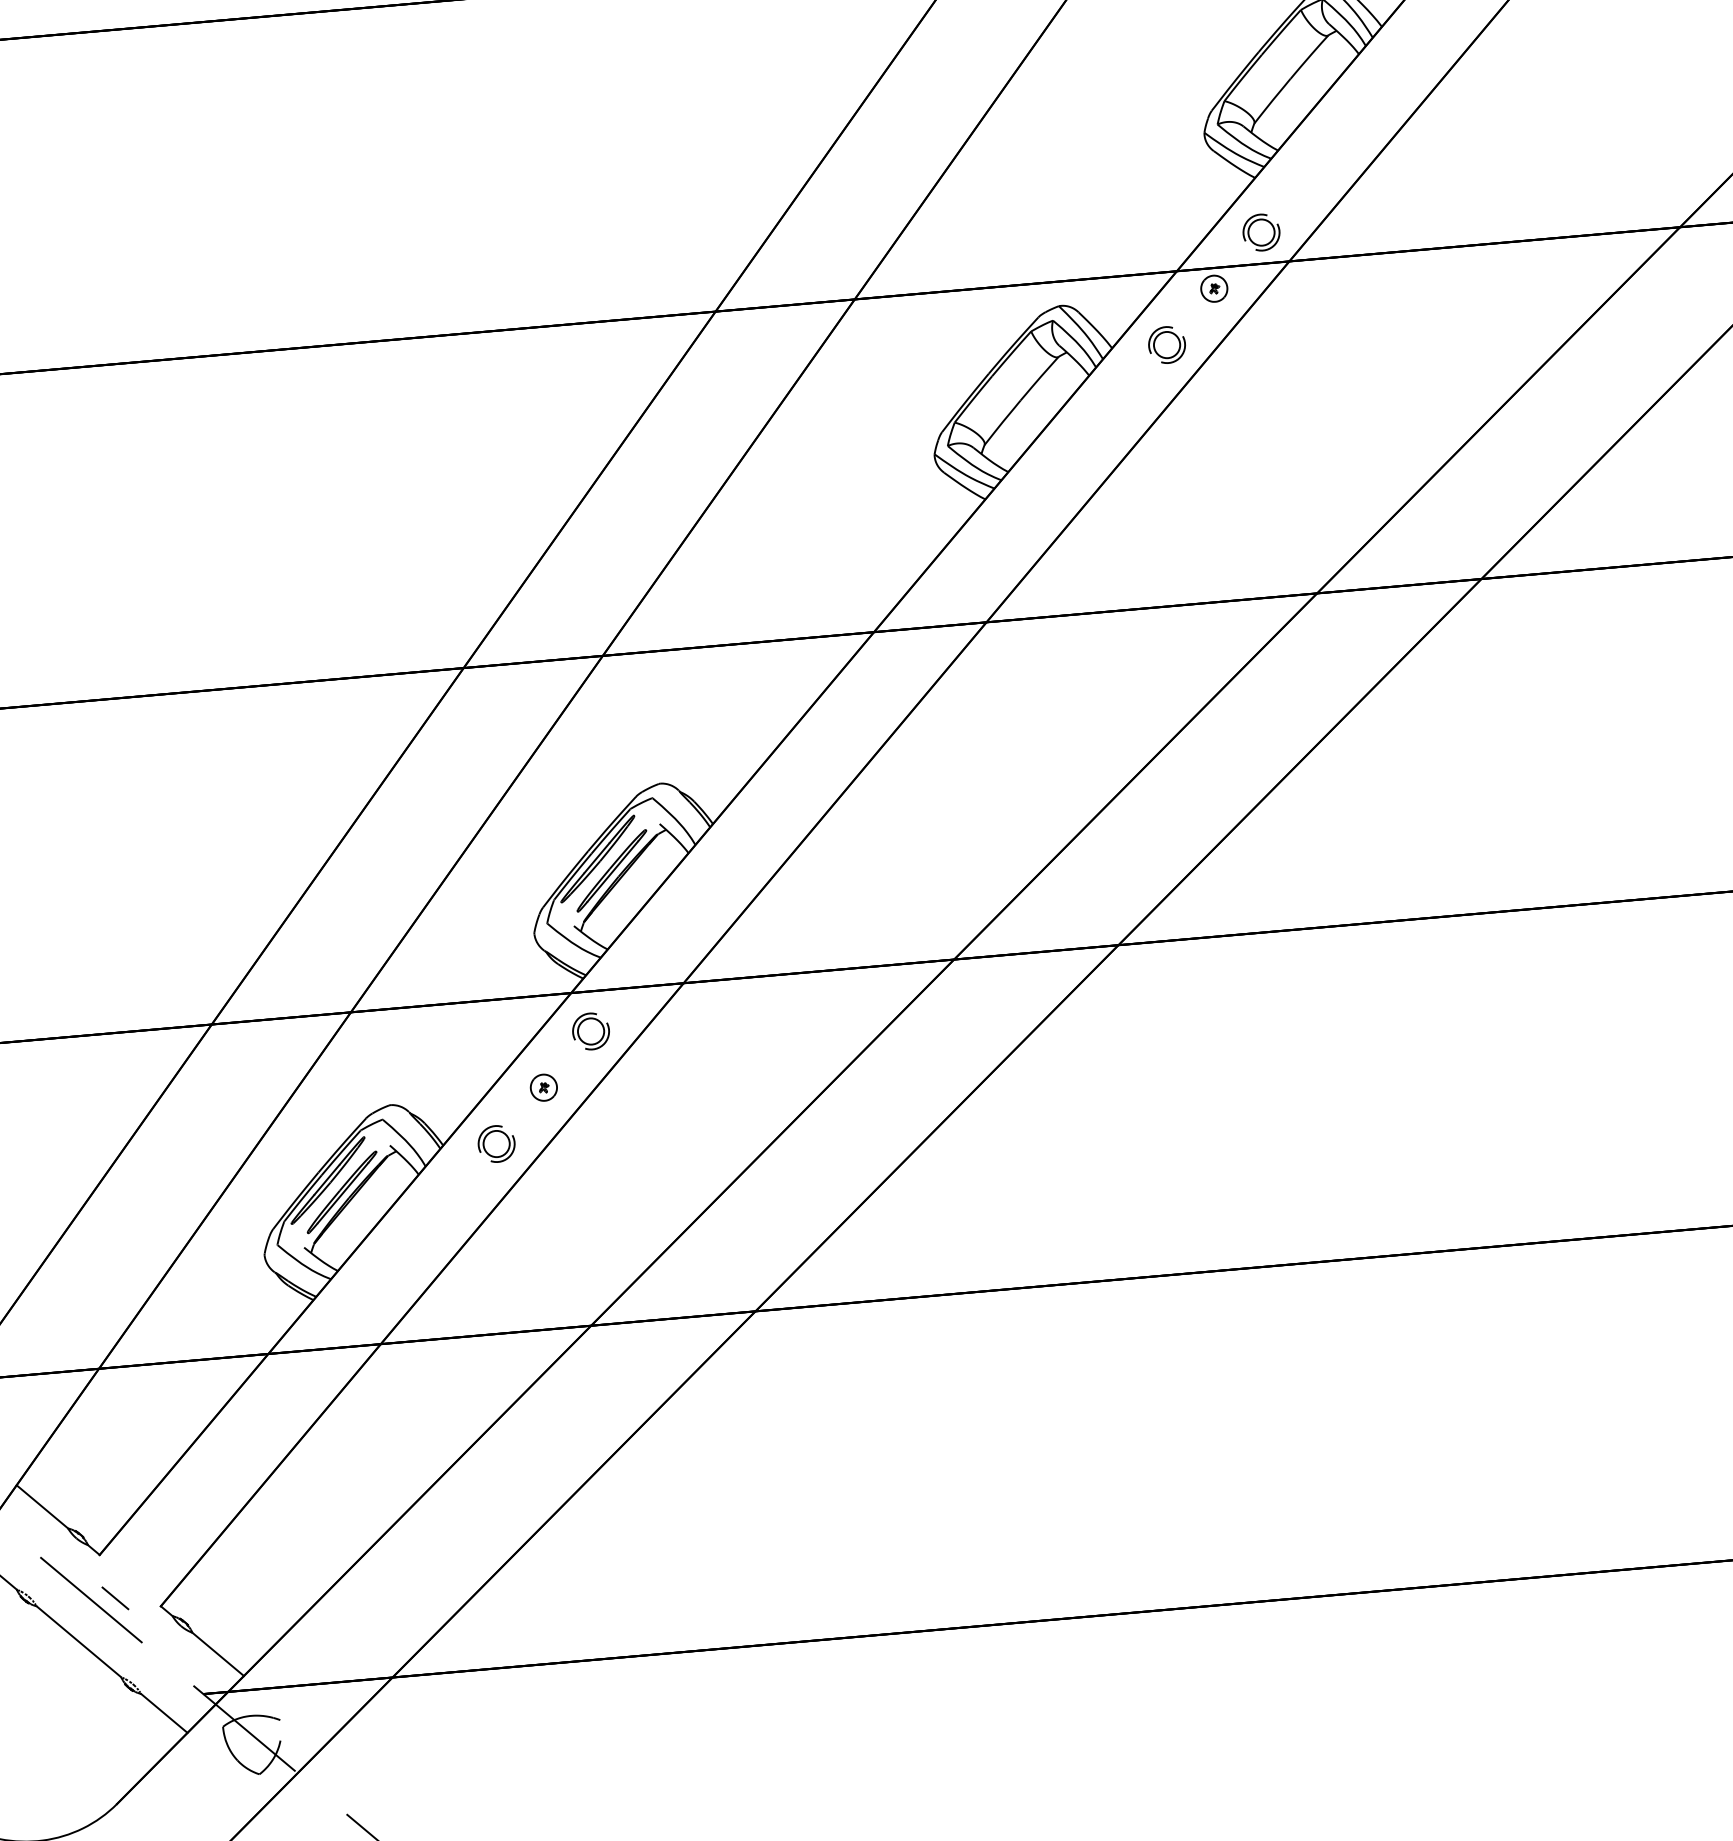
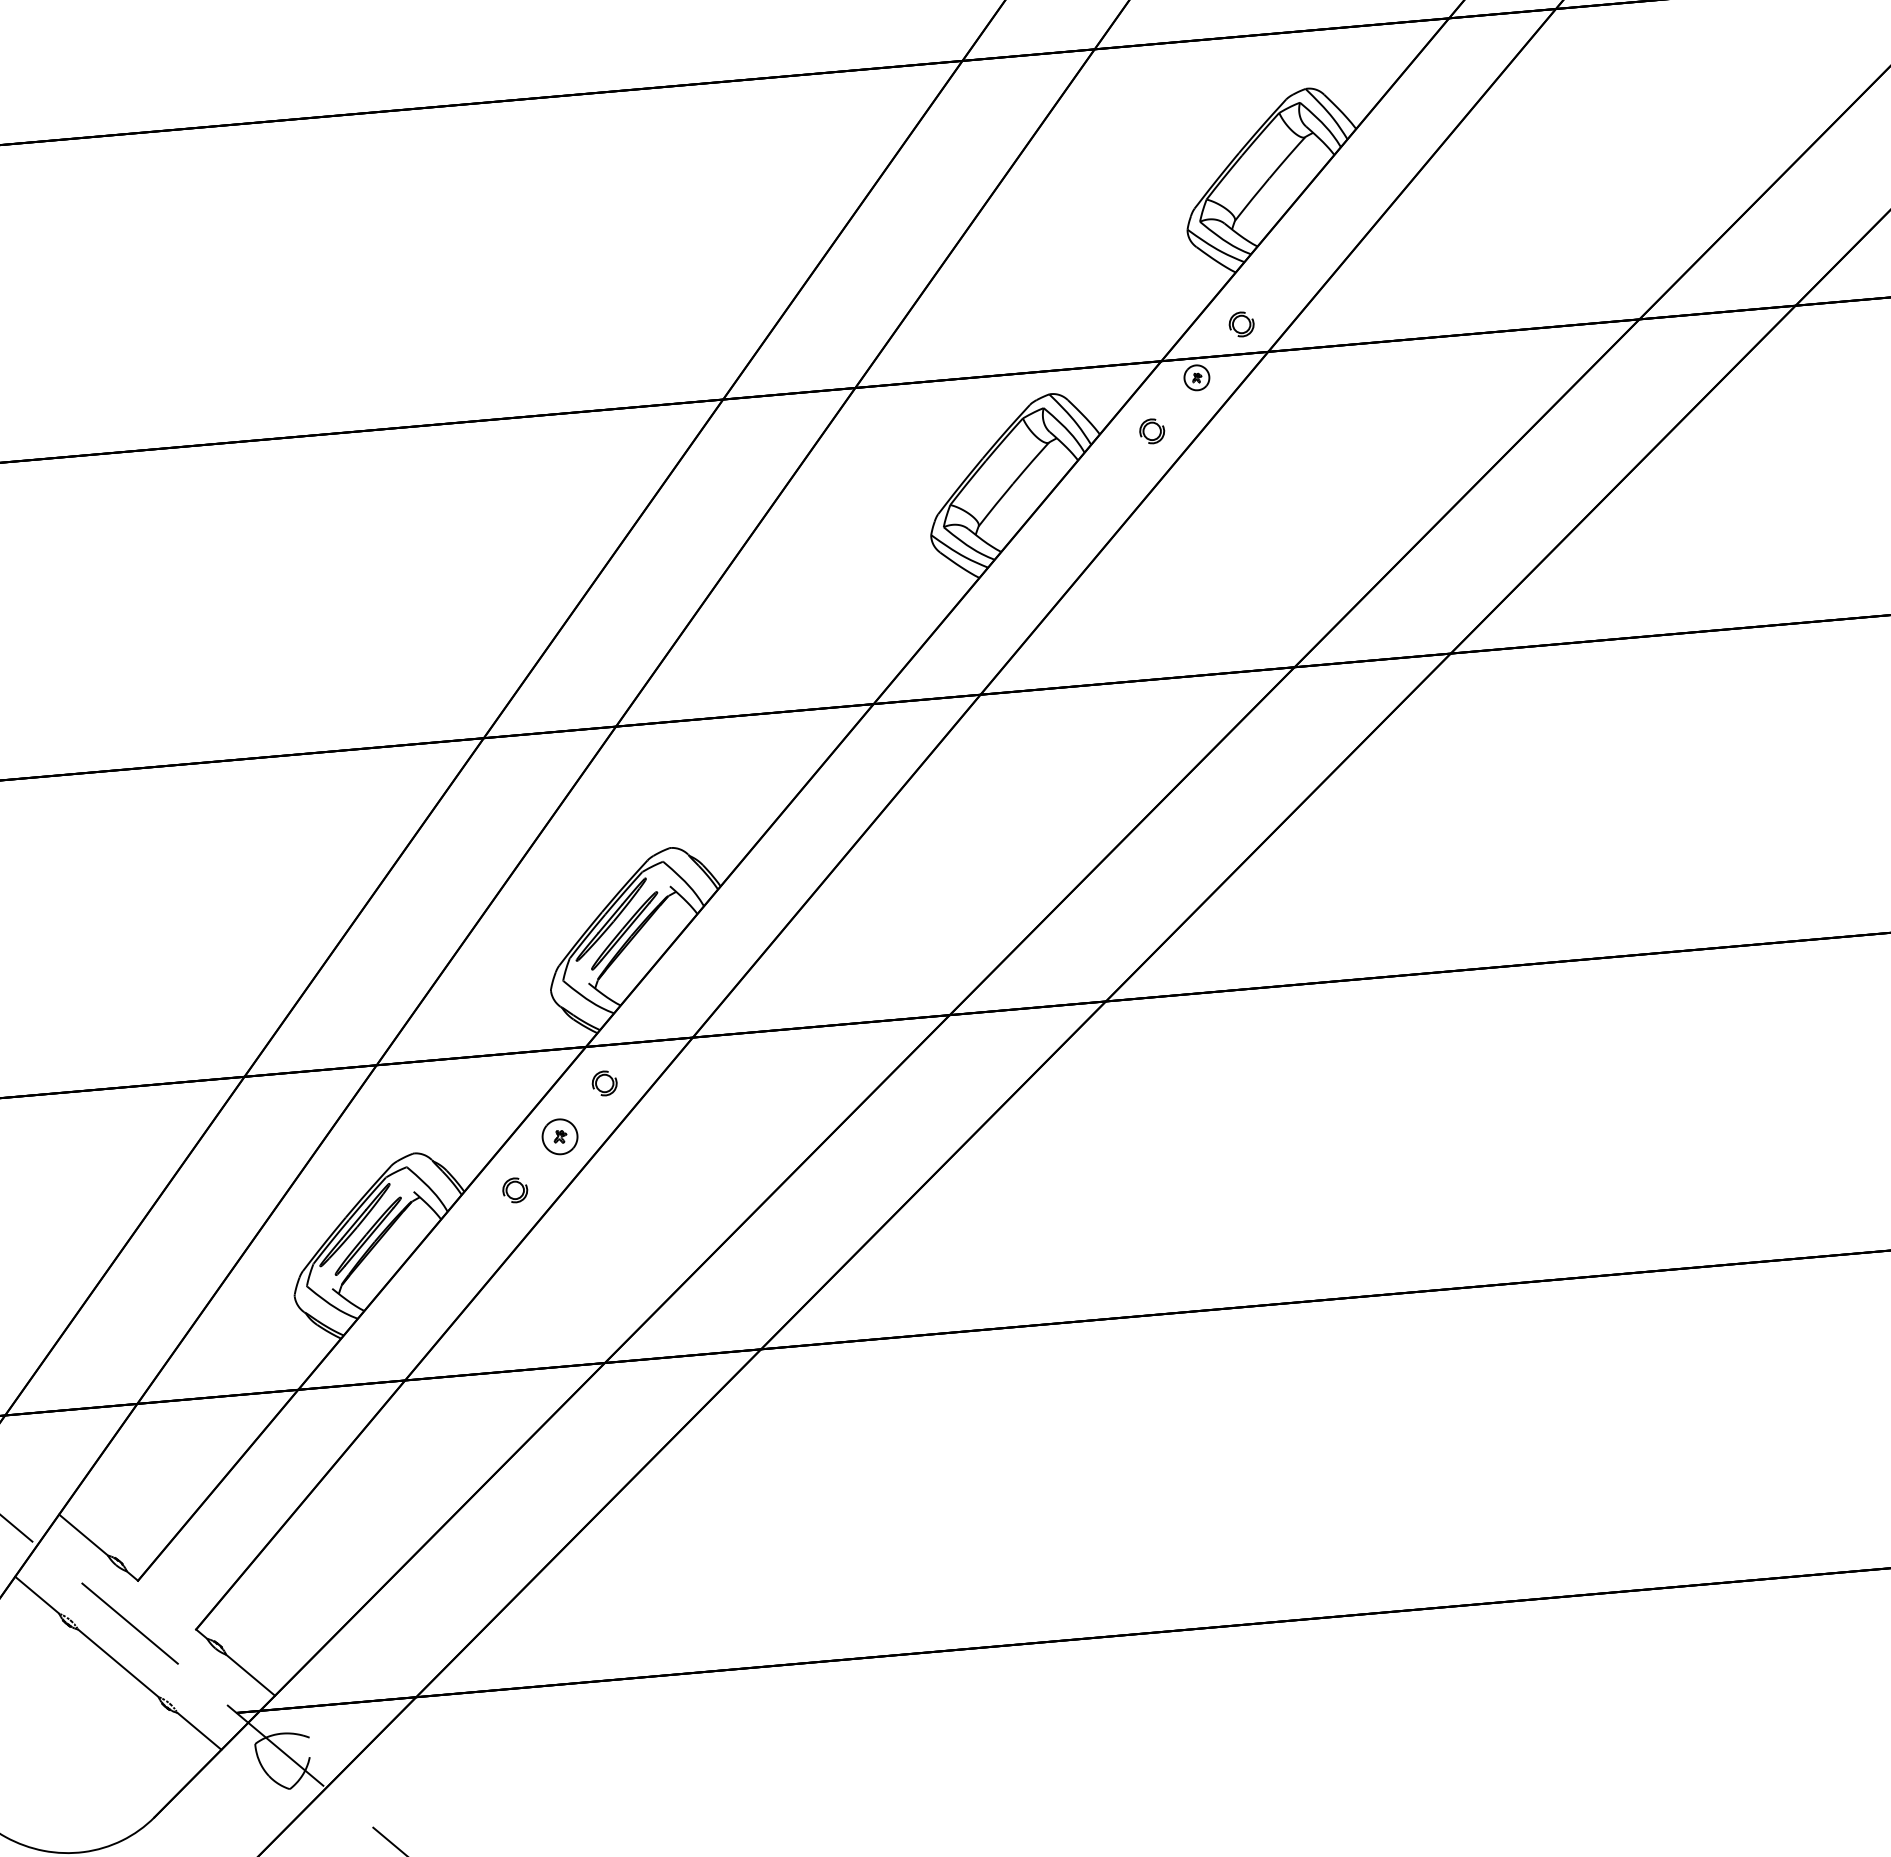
part: (1261, 232) -> (1241, 324), size x0.7
part: (1167, 345) -> (1152, 431), size x0.7
part: (590, 1031) -> (604, 1083), size x0.7
part: (543, 1087) -> (559, 1136), size x1.4
part: (497, 1144) -> (515, 1190), size x0.7
line: (114, 1597) -> (152, 1621), removed

